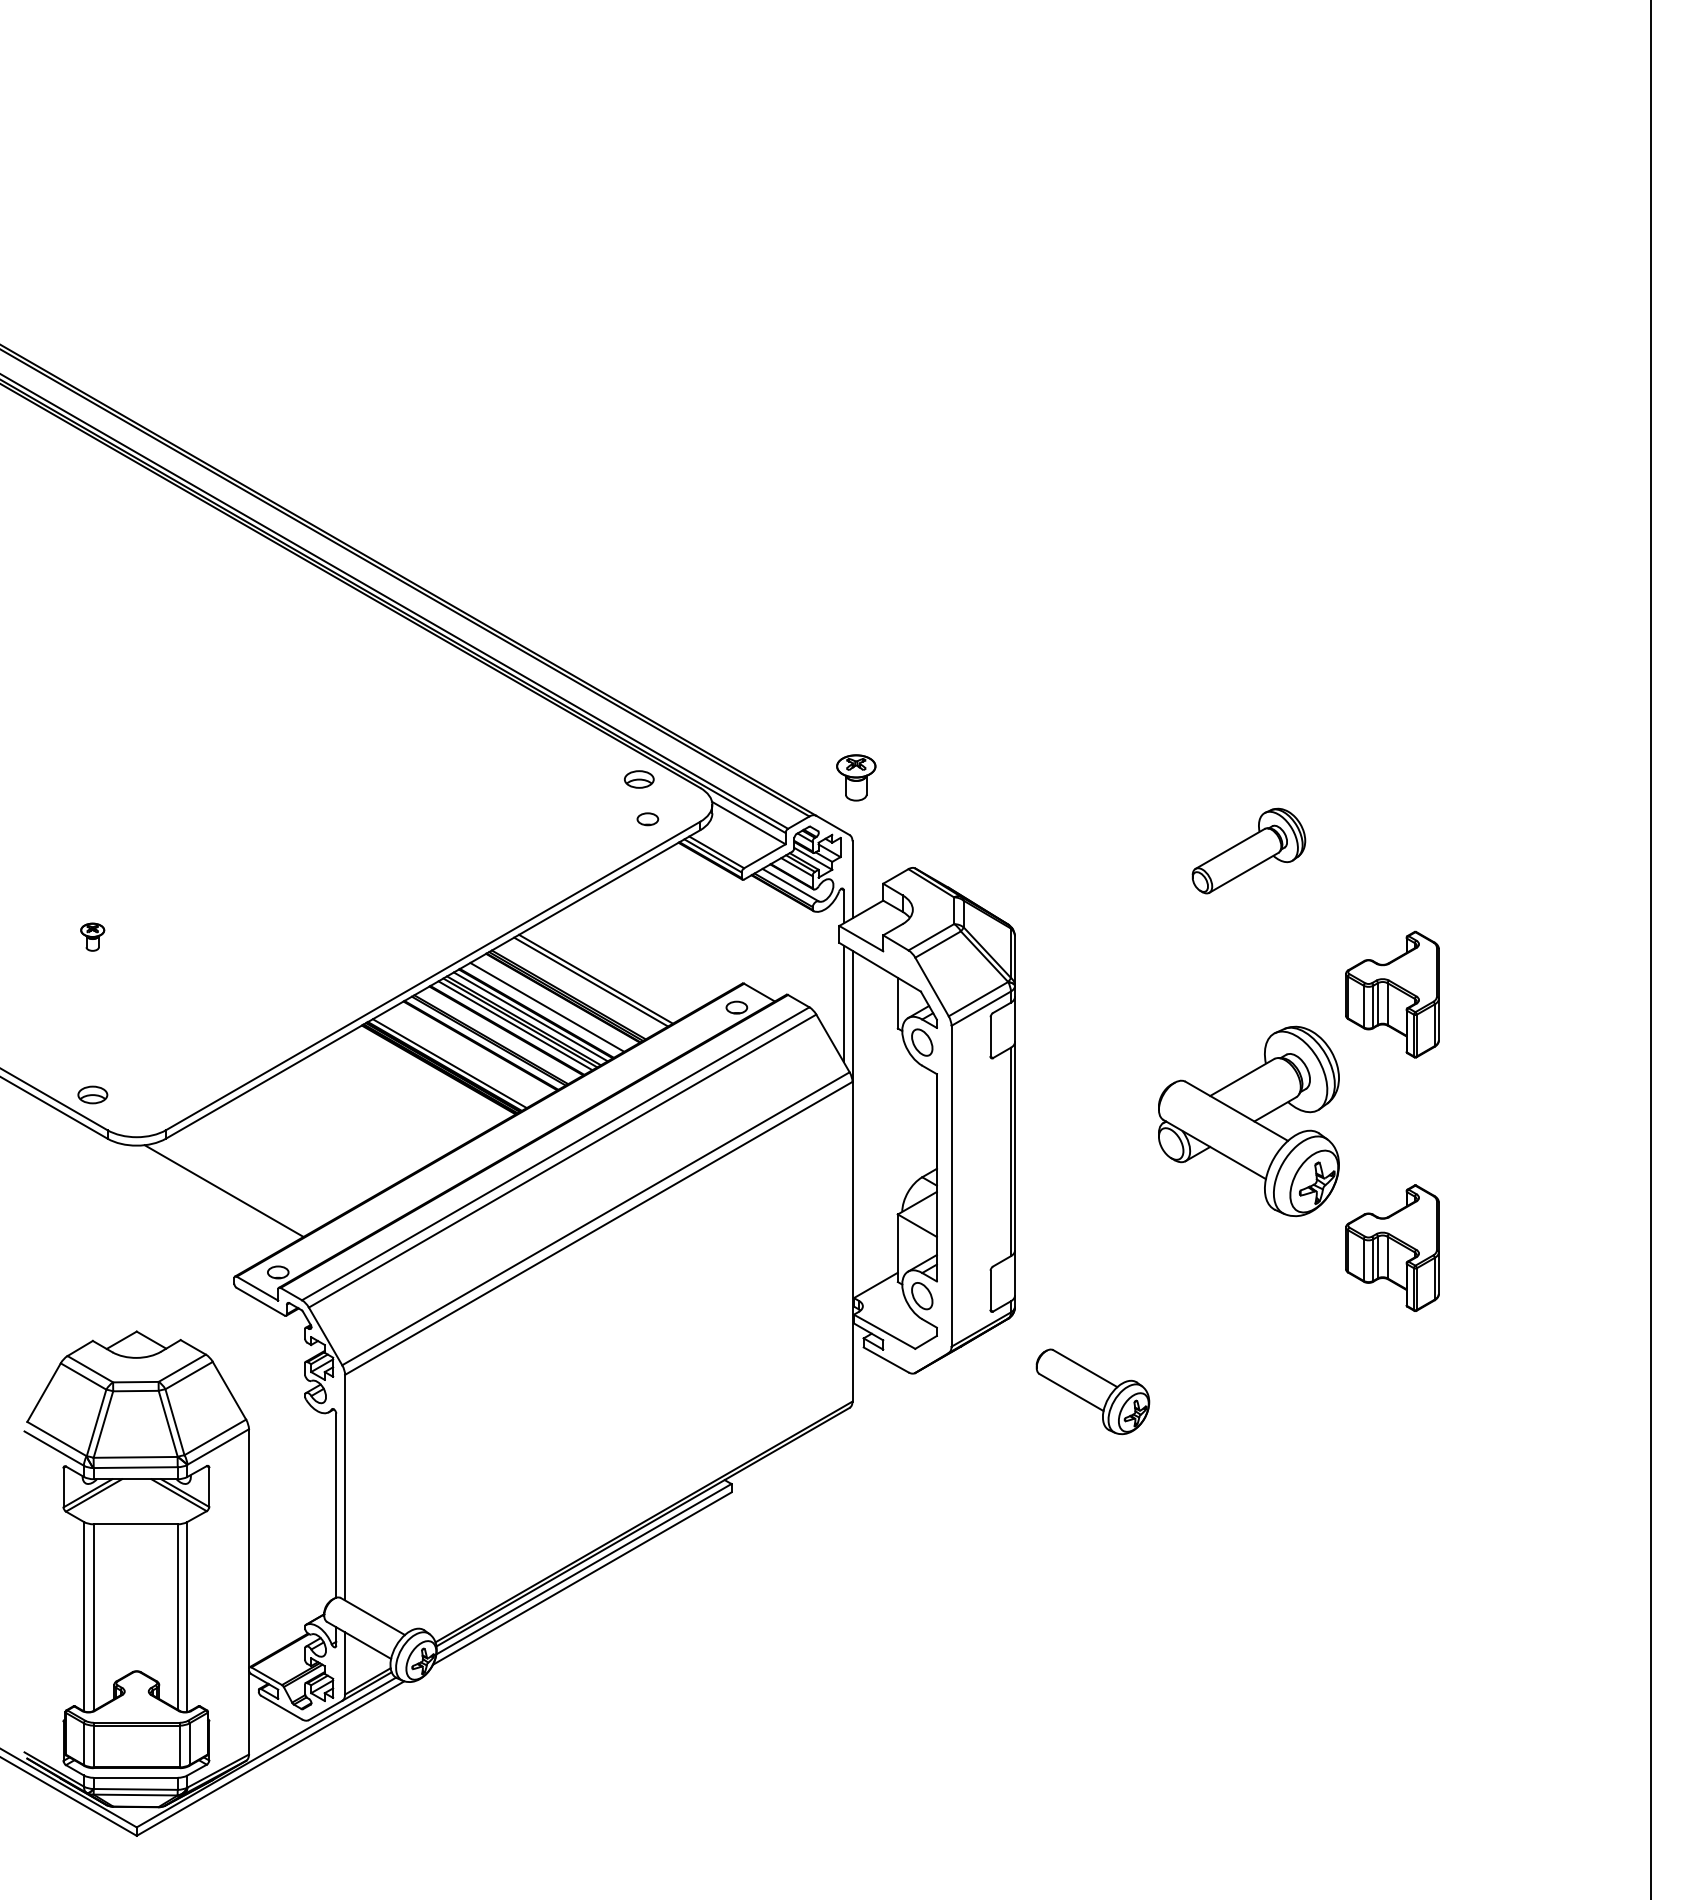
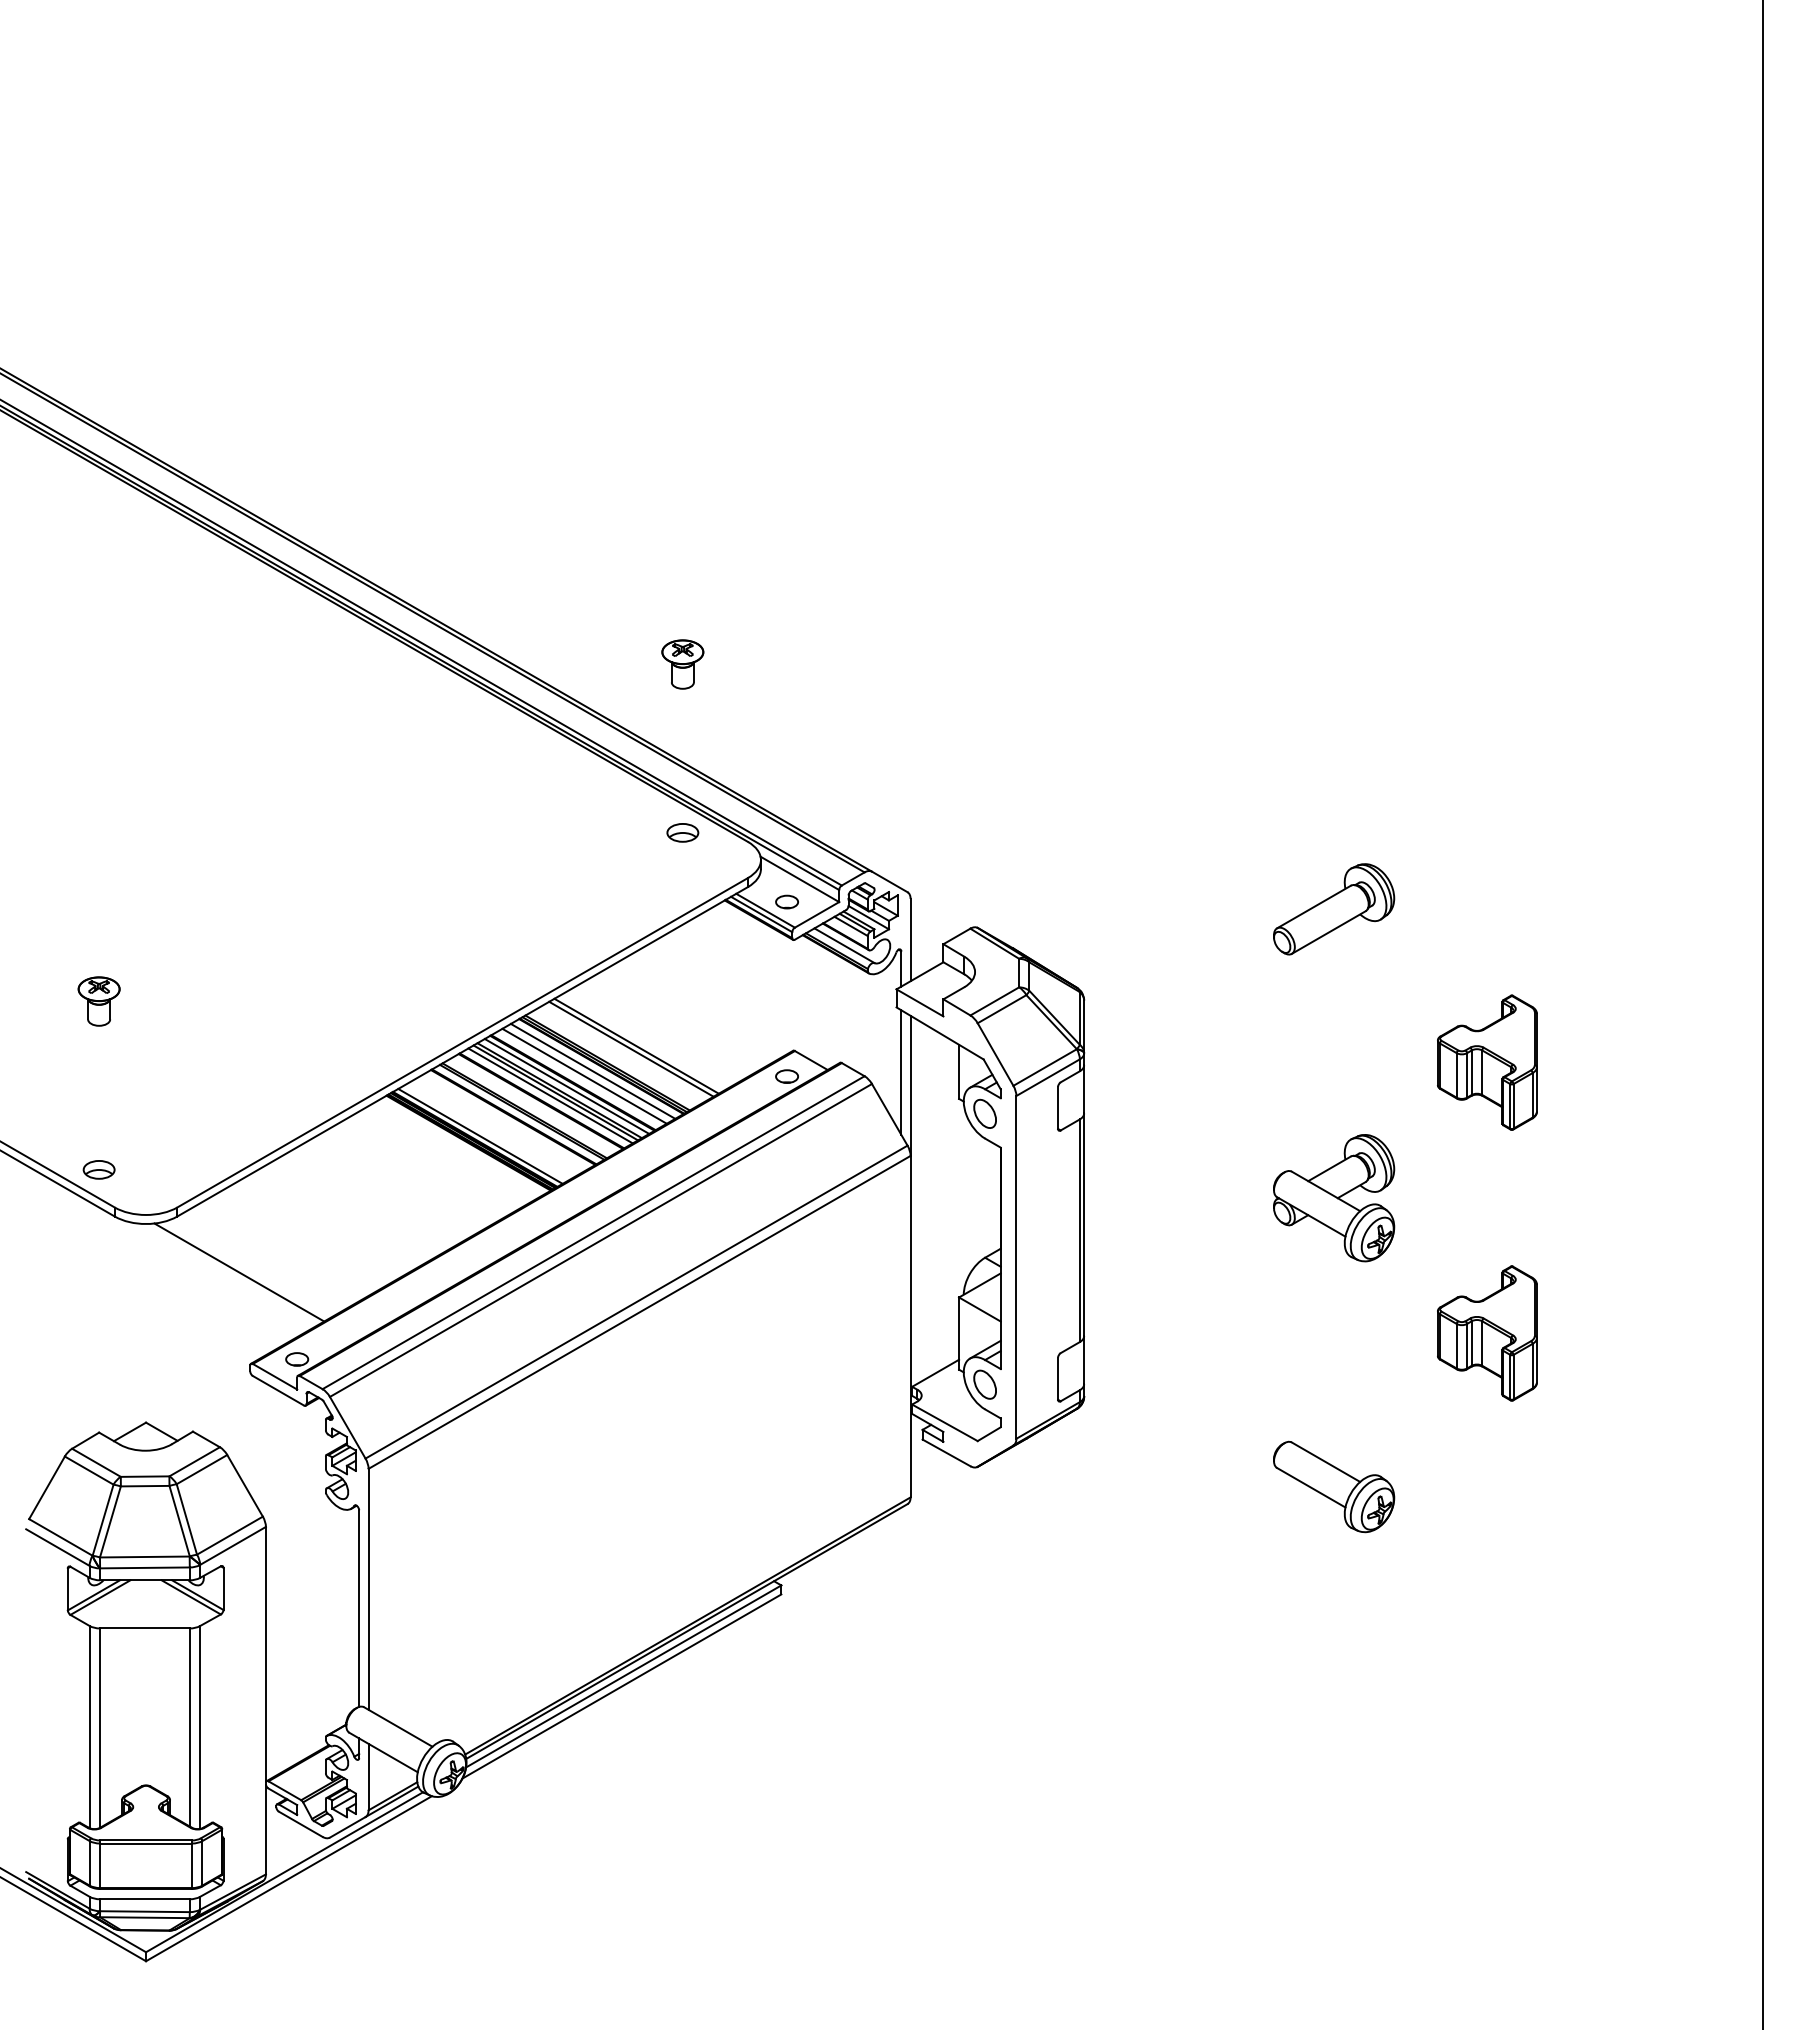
part: (856, 777) -> (683, 664), moved
part: (647, 819) -> (786, 902), moved
part: (92, 936) -> (98, 1000), size x1.67
line: (555, 1002) -> (593, 1071), added
part: (1248, 1121) -> (1333, 1198), size x0.62
part: (1092, 1391) -> (1333, 1486), moved

